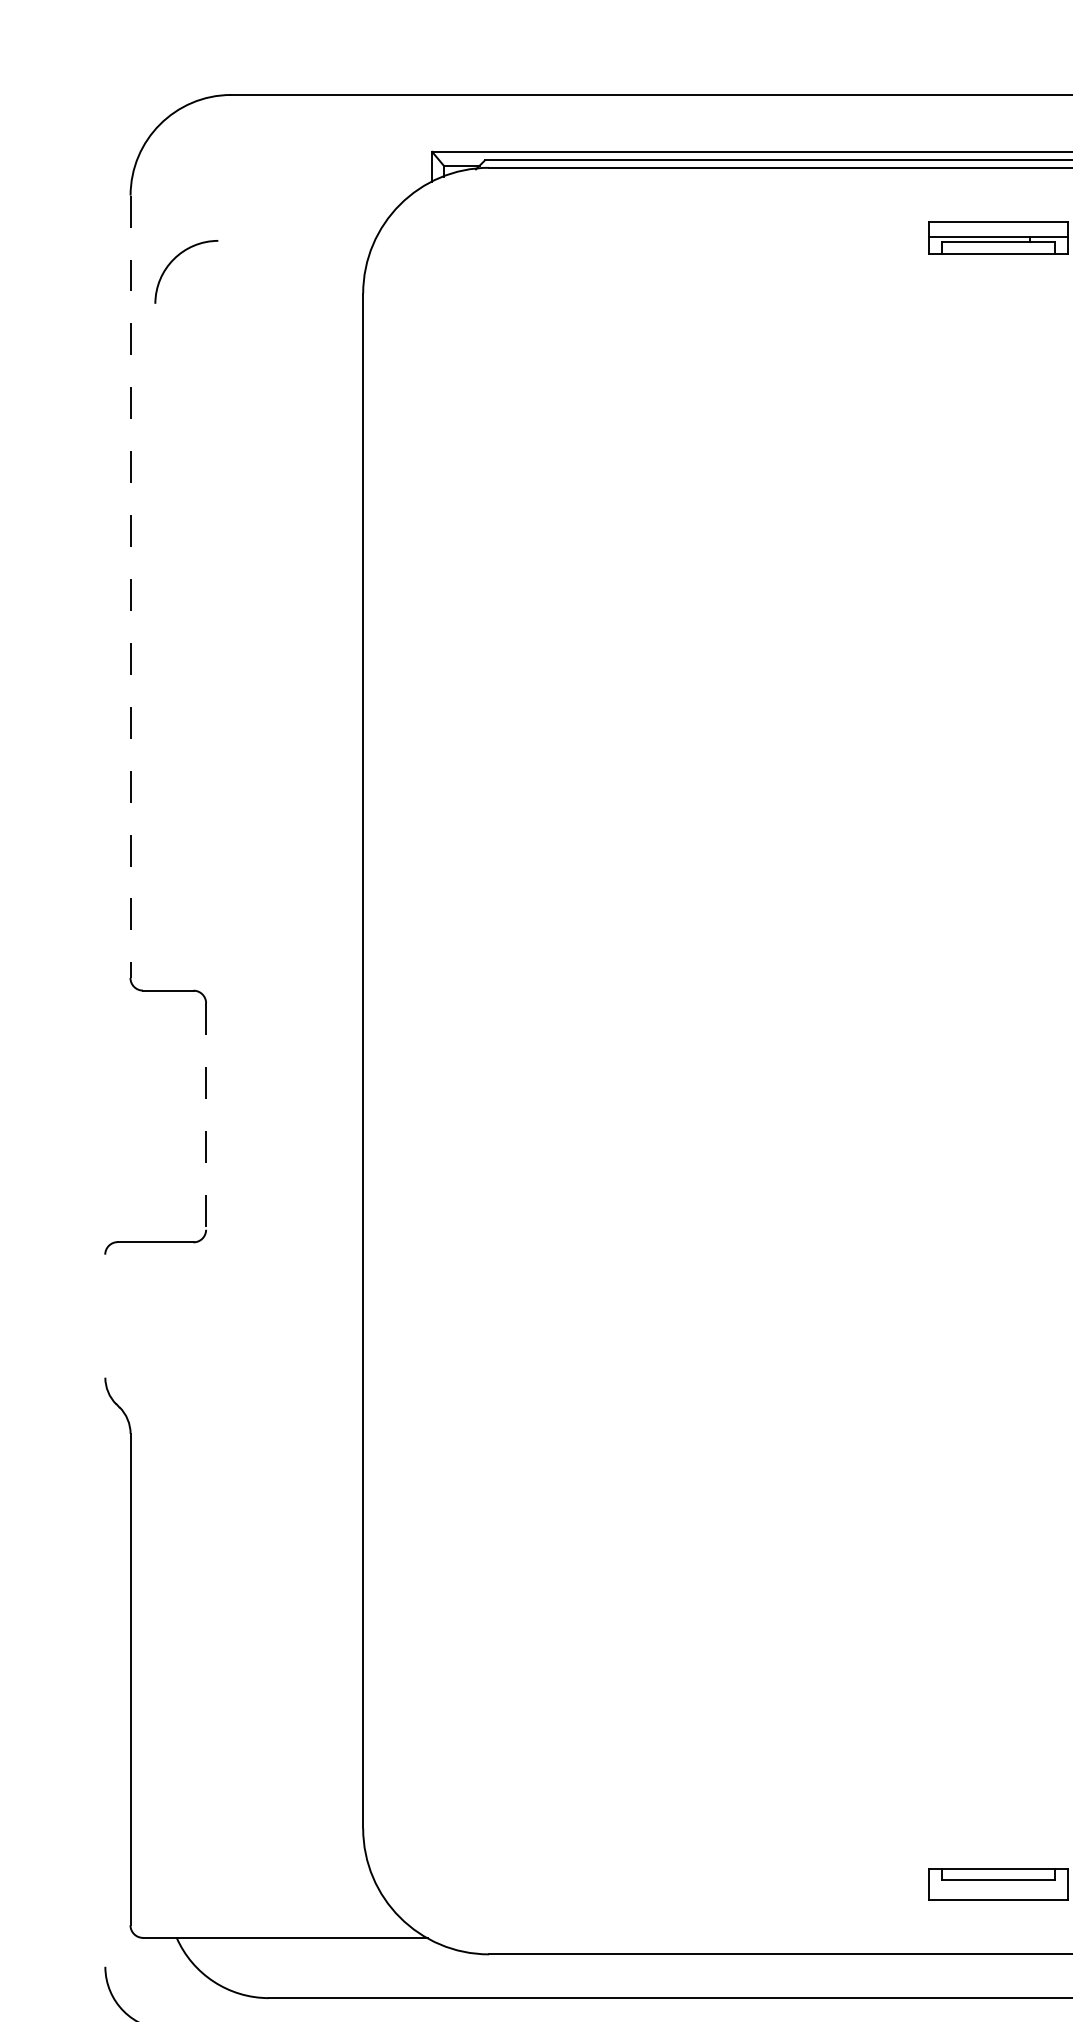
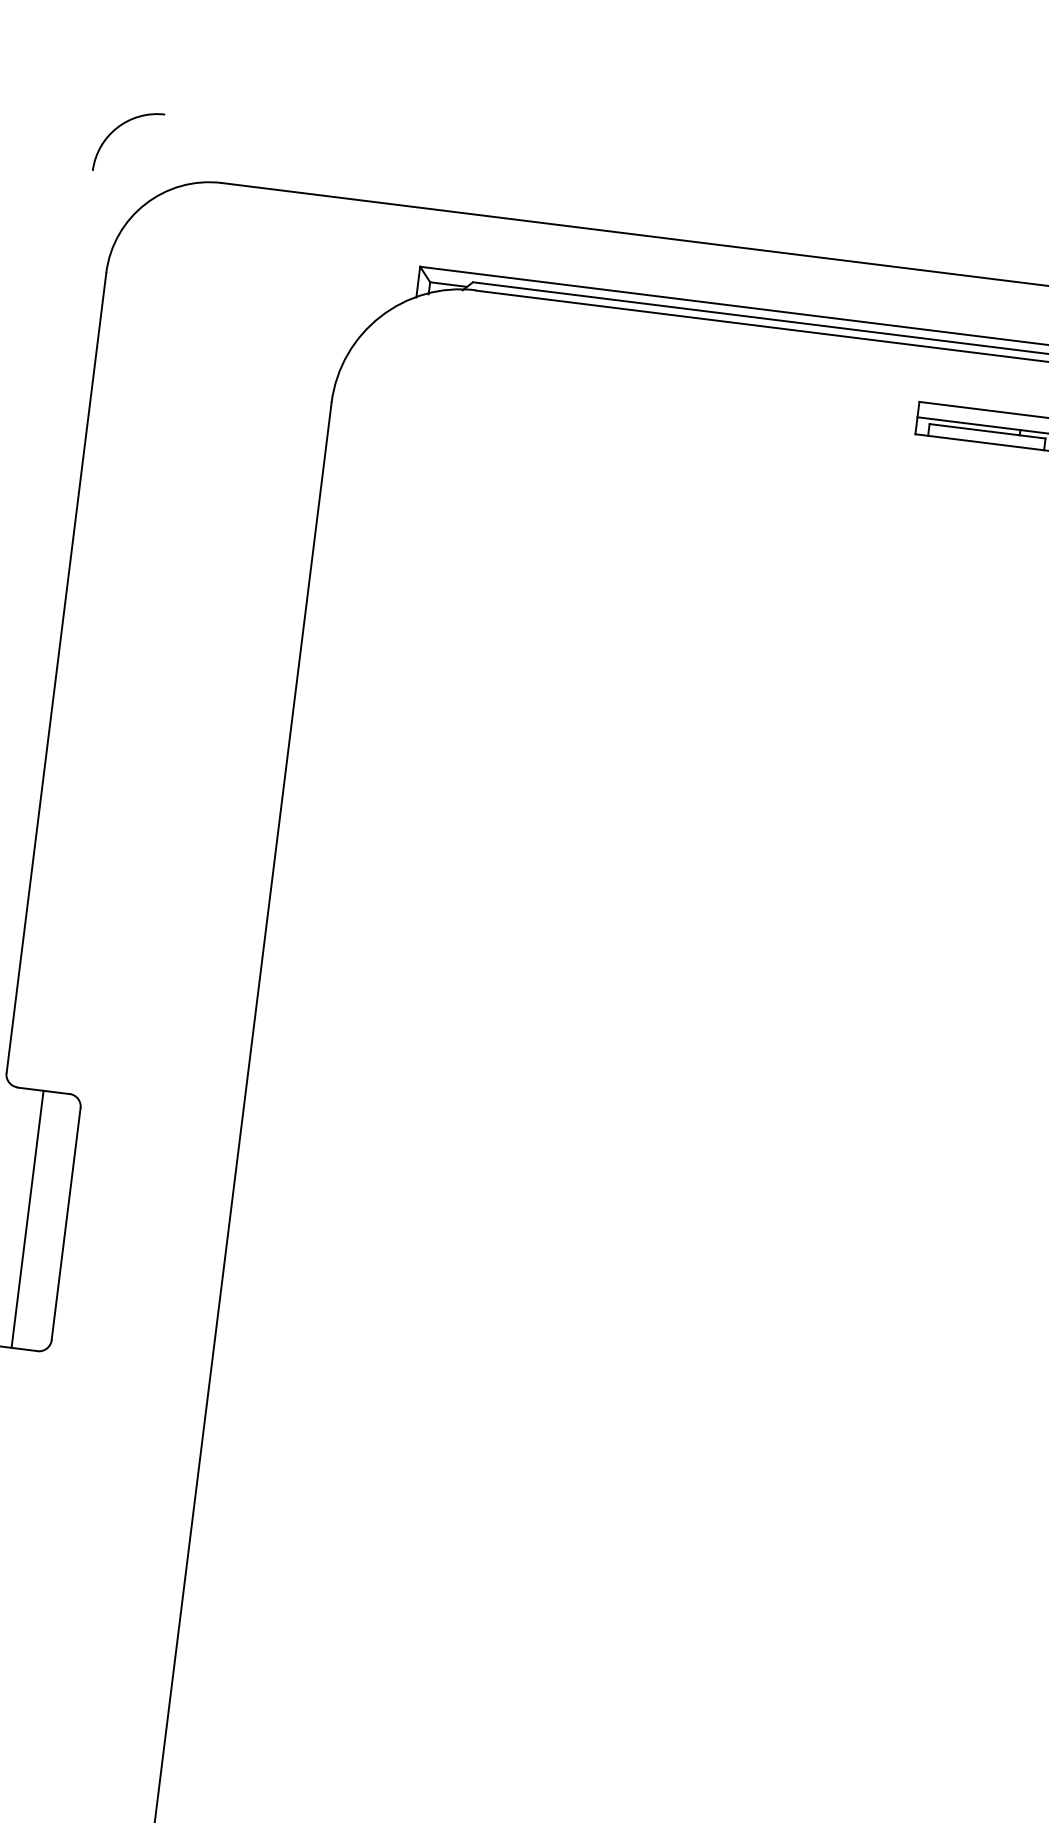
arc: (175, 259) -> (119, 128), moved
line: (130, 587) -> (56, 673), dashed -> solid
line: (168, 1116) -> (27, 1219), added
line: (206, 1117) -> (66, 1225), dashed -> solid

